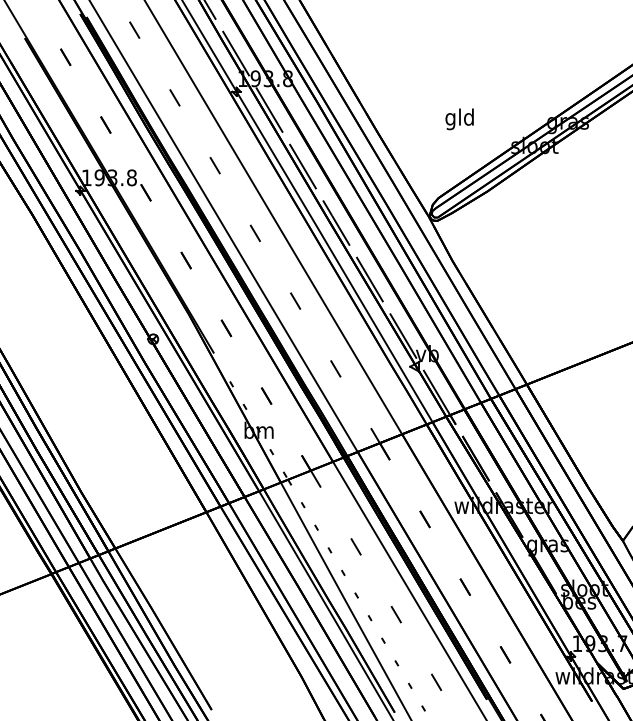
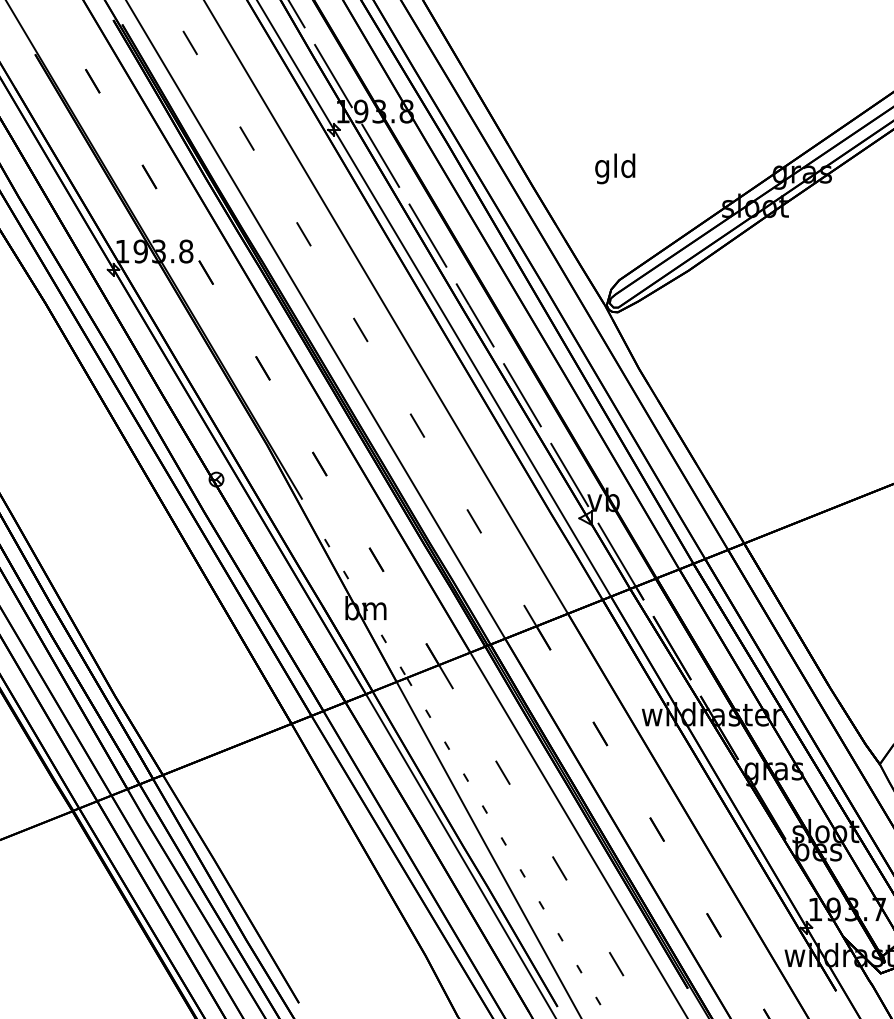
text: (459, 119) -> (615, 168), moved

